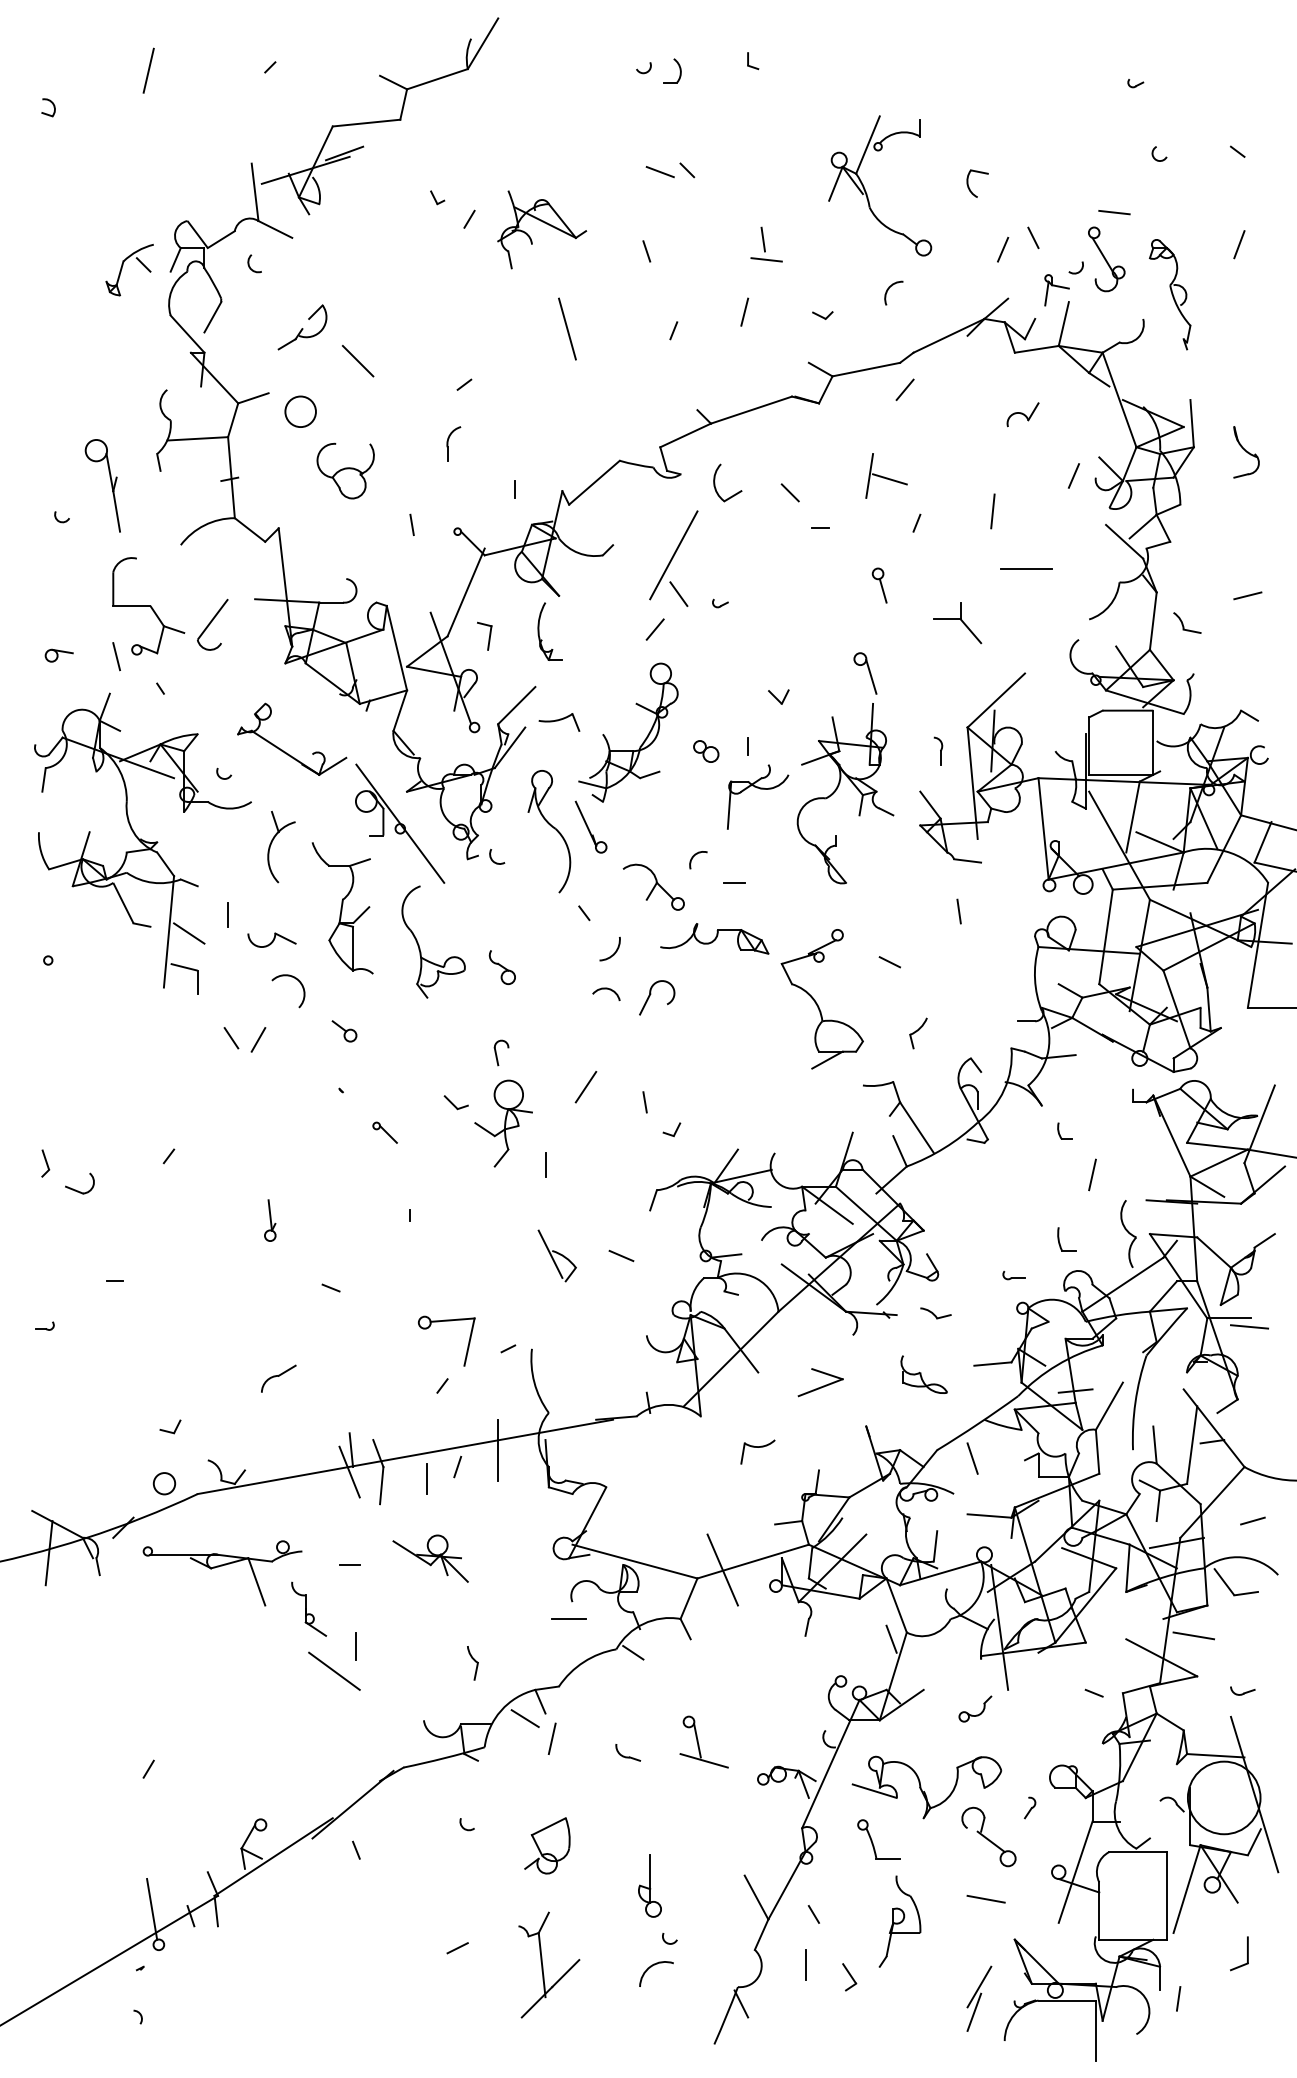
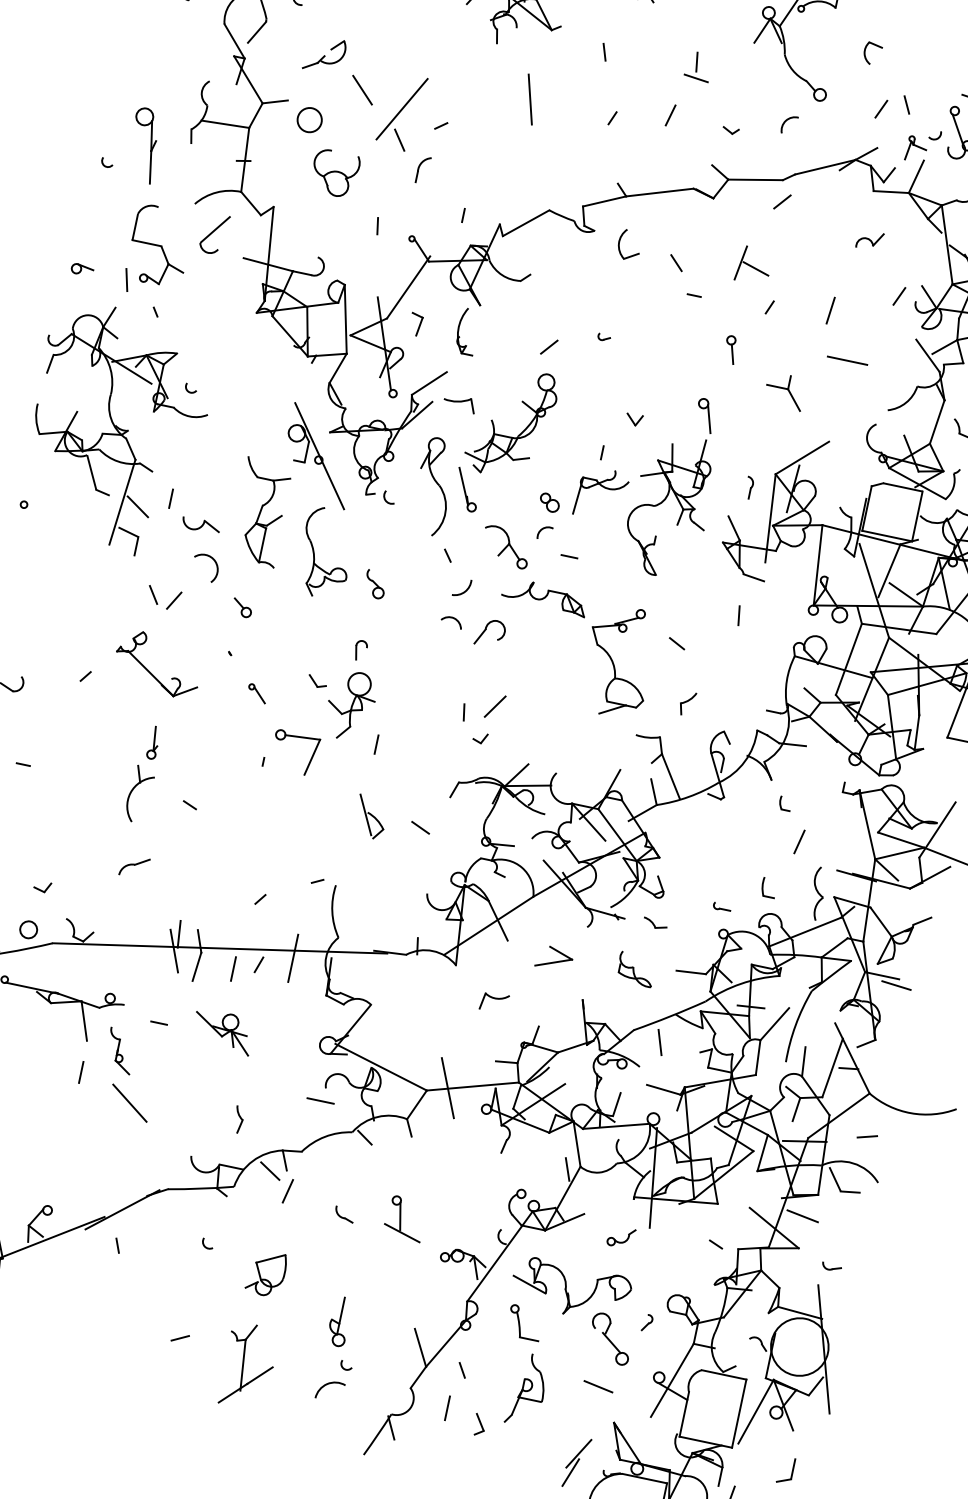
part: (673, 558) -> (401, 111), moved
part: (212, 624) -> (214, 233), moved
part: (285, 751) -> (151, 672), moved
part: (706, 751) -> (549, 502), moved
part: (271, 845) -> (132, 791), moved
line: (585, 1087) -> (494, 706), moved
part: (446, 1321) -> (297, 737), moved
line: (355, 1646) -> (80, 1072), moved

